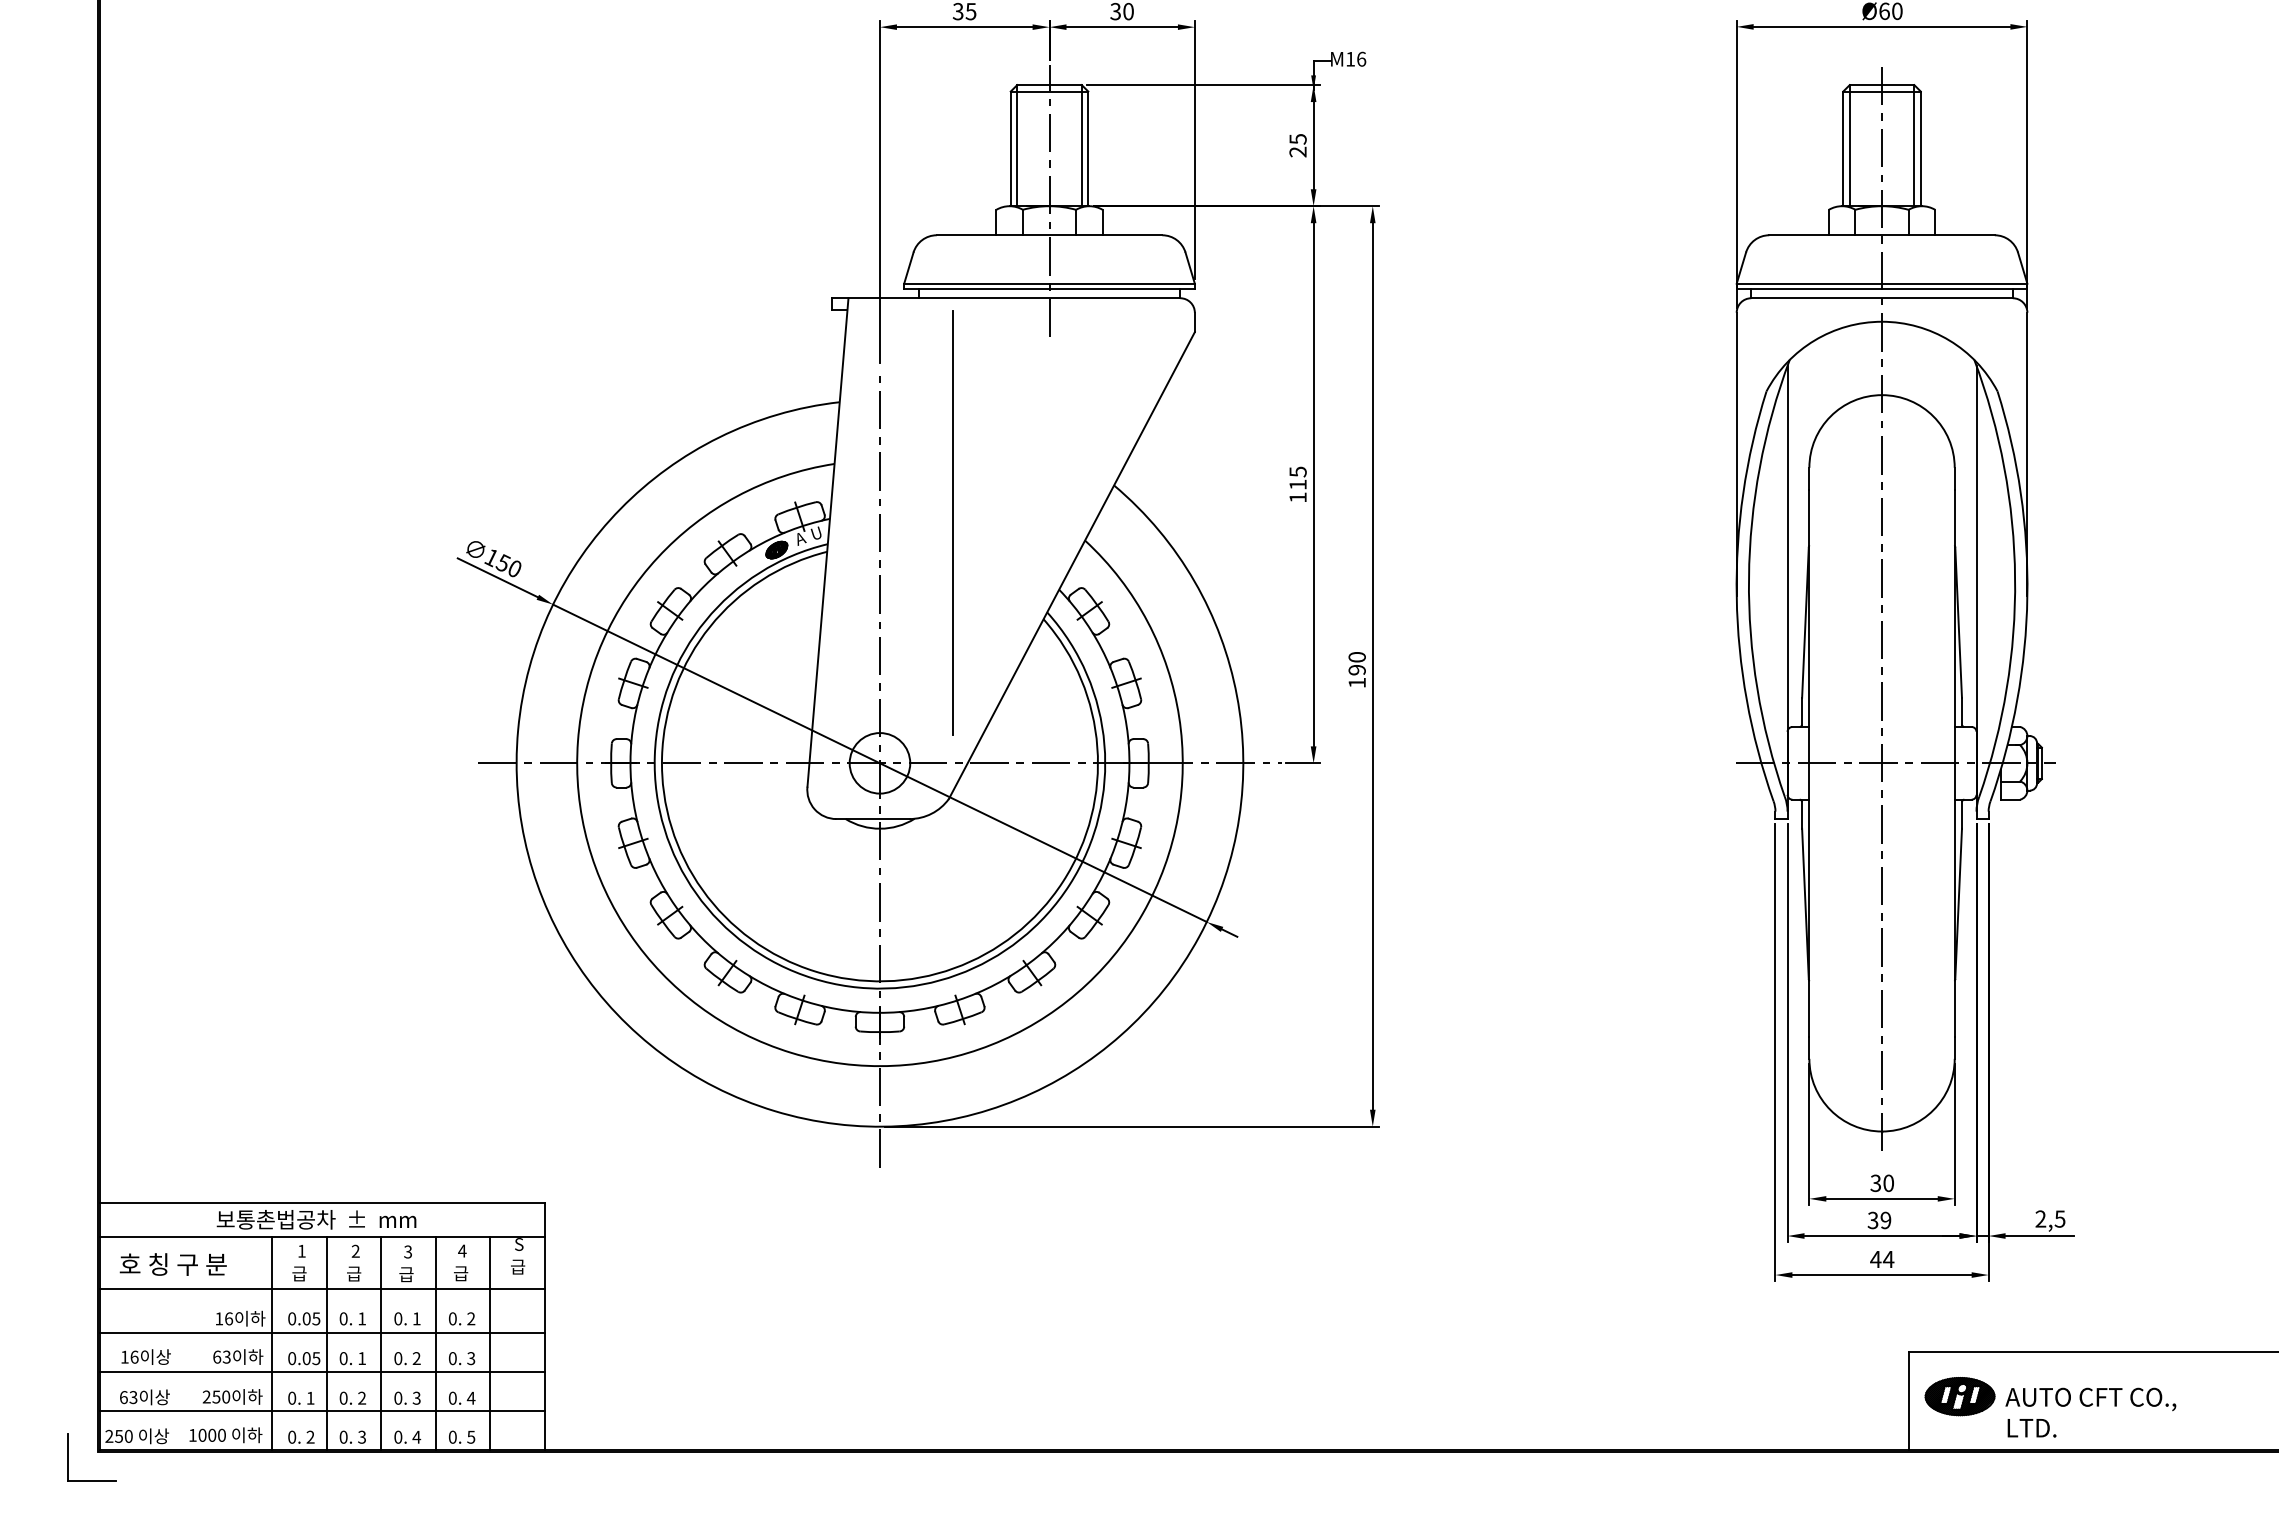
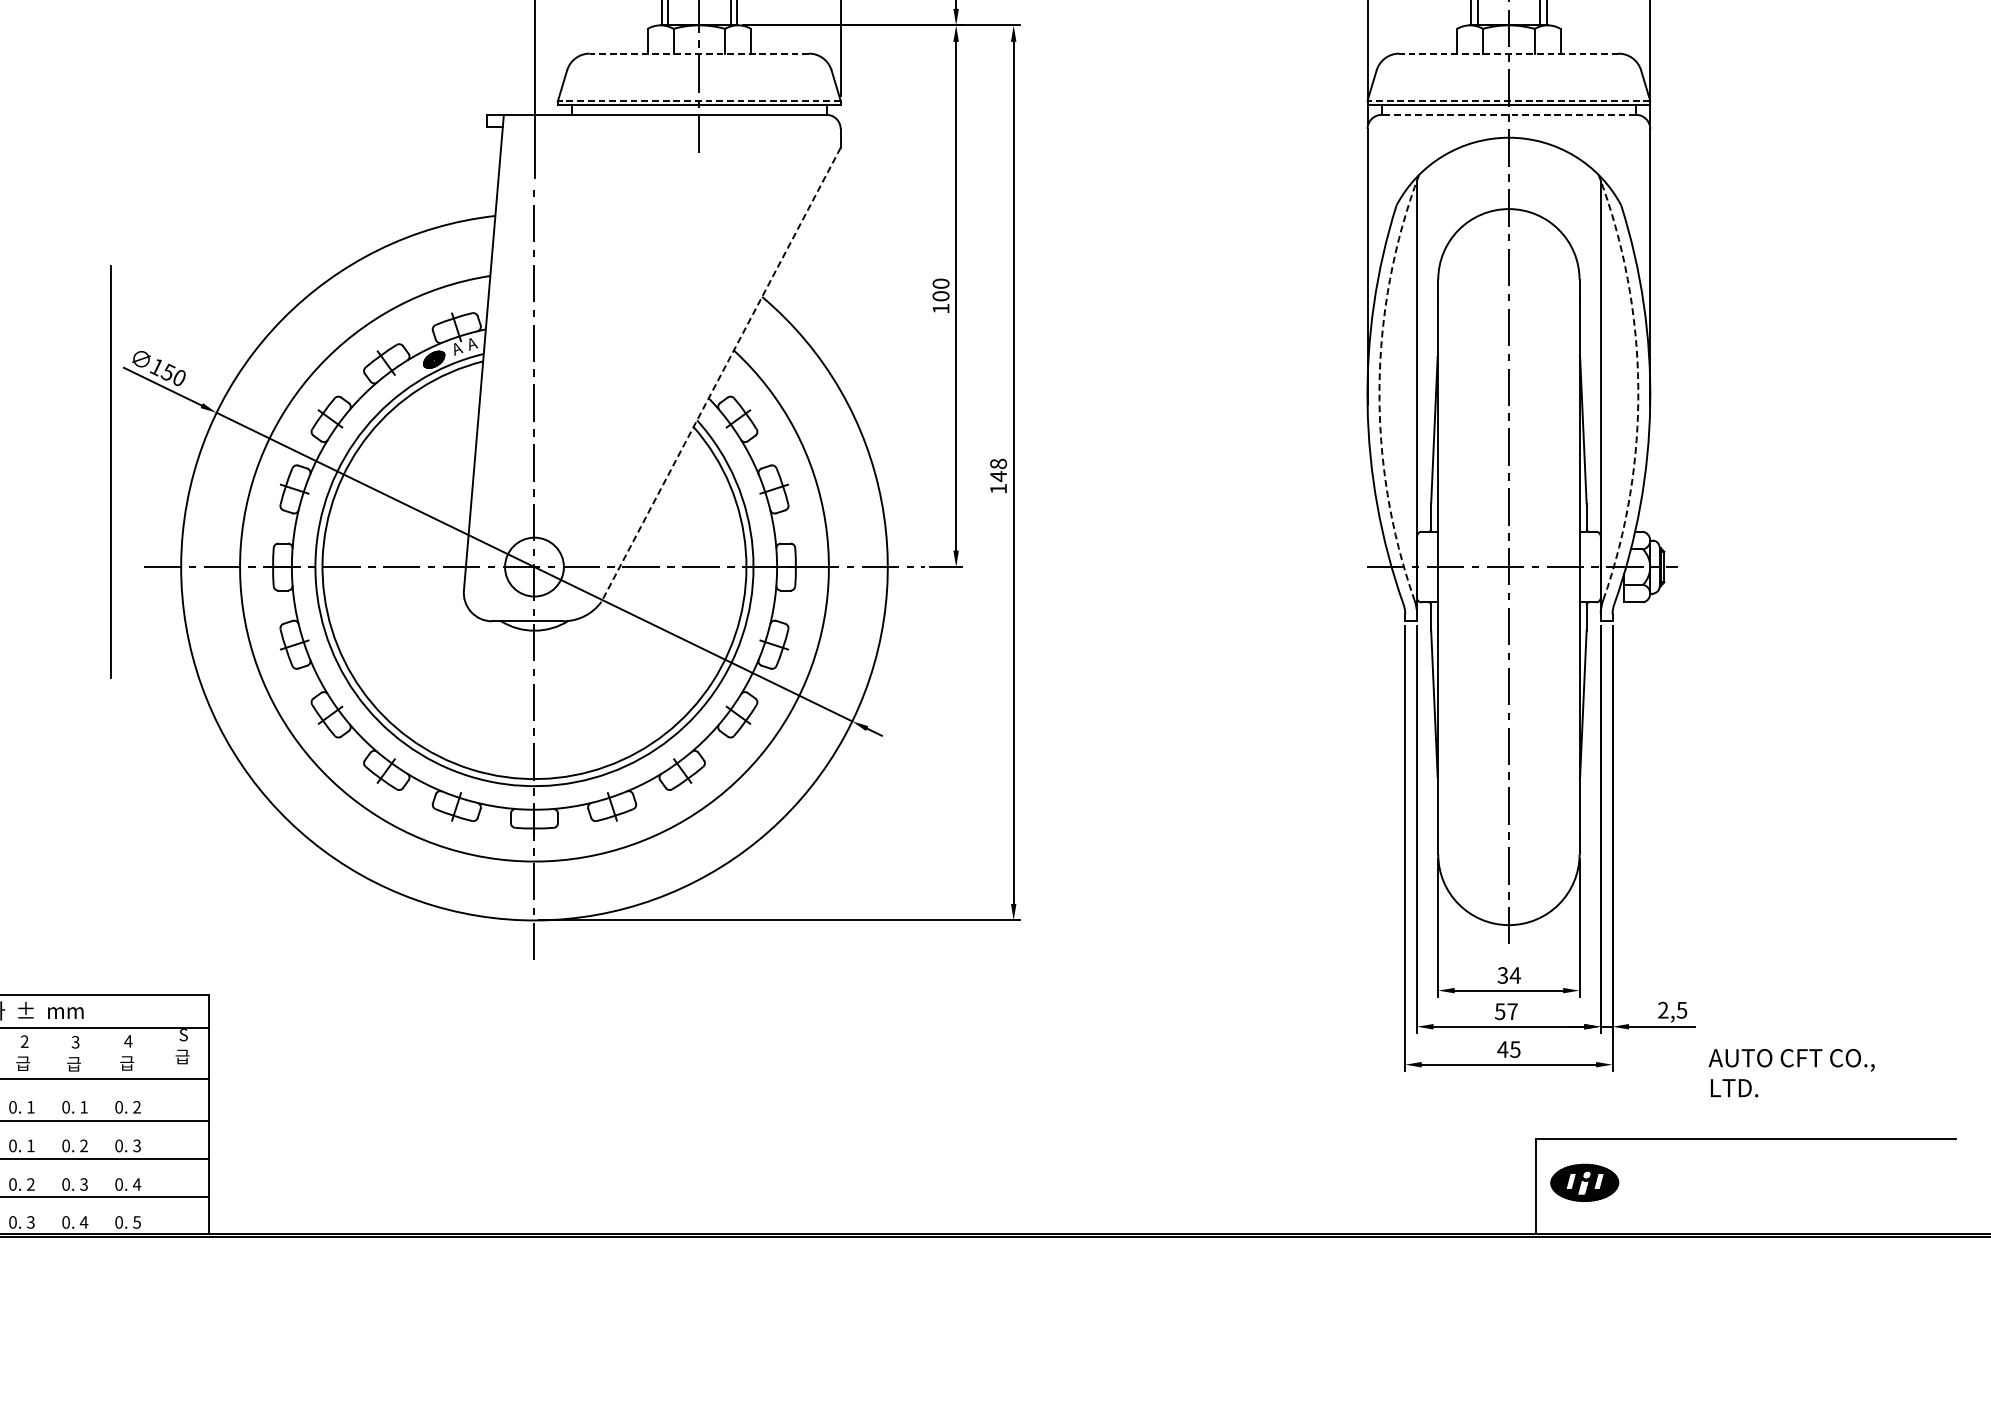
line: (1049, 235) -> (699, 53), solid -> dashed
line: (1882, 235) -> (1509, 53), solid -> dashed
line: (1049, 283) -> (699, 100), solid -> dashed
line: (1881, 283) -> (1508, 100), solid -> dashed
line: (1882, 298) -> (1509, 115), solid -> dashed
text: (1297, 477) -> (940, 289), 115 -> 100
line: (952, 522) -> (111, 471), moved
text: (815, 533) -> (471, 343), U -> A
line: (1071, 565) -> (720, 374), solid -> dashed
arc: (1748, 577) -> (1379, 386), solid -> dashed
arc: (2015, 577) -> (1638, 386), solid -> dashed
text: (1356, 663) -> (997, 470), 190 -> 148
text: (1888, 1183) -> (1515, 975), 30 -> 34
text: (1879, 1220) -> (1506, 1011), 39 -> 57
text: (1888, 1259) -> (1515, 1049), 44 -> 45
line: (381, 1343) -> (49, 1131), removed
line: (435, 1343) -> (102, 1131), removed
line: (490, 1343) -> (155, 1131), removed
text: (2090, 1412) -> (1791, 1072), moved

